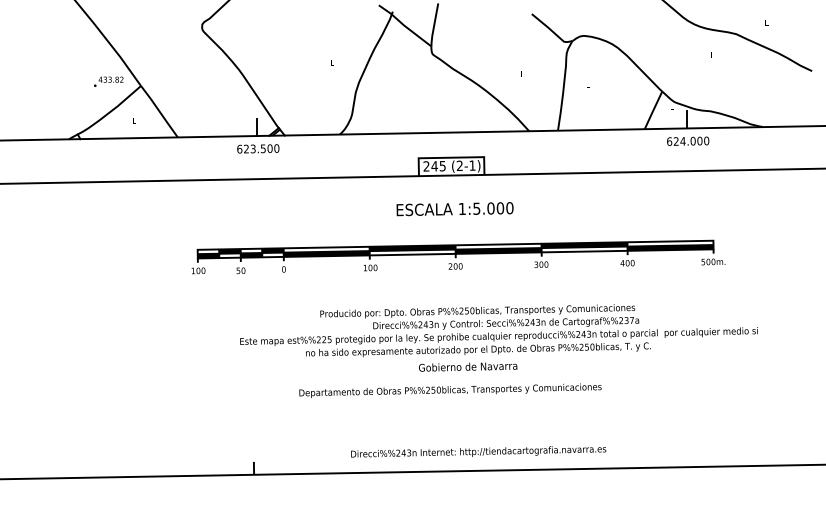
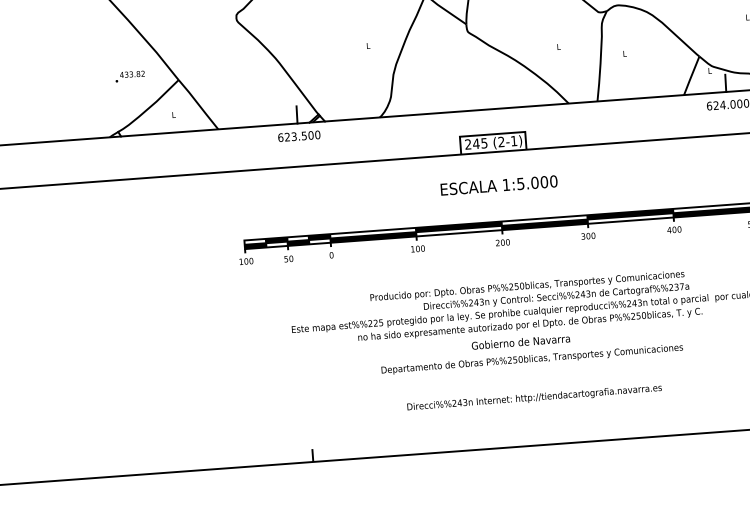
text: (108, 81) -> (129, 76), moved
text: (450, 390) -> (532, 359), moved
text: (478, 451) -> (534, 397), moved

